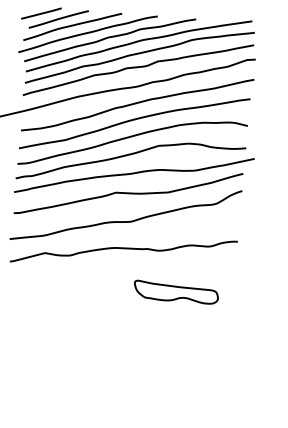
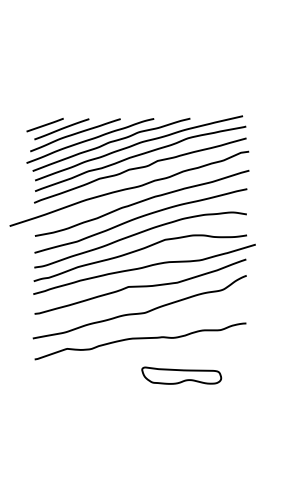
part: (176, 292) -> (181, 375), moved

